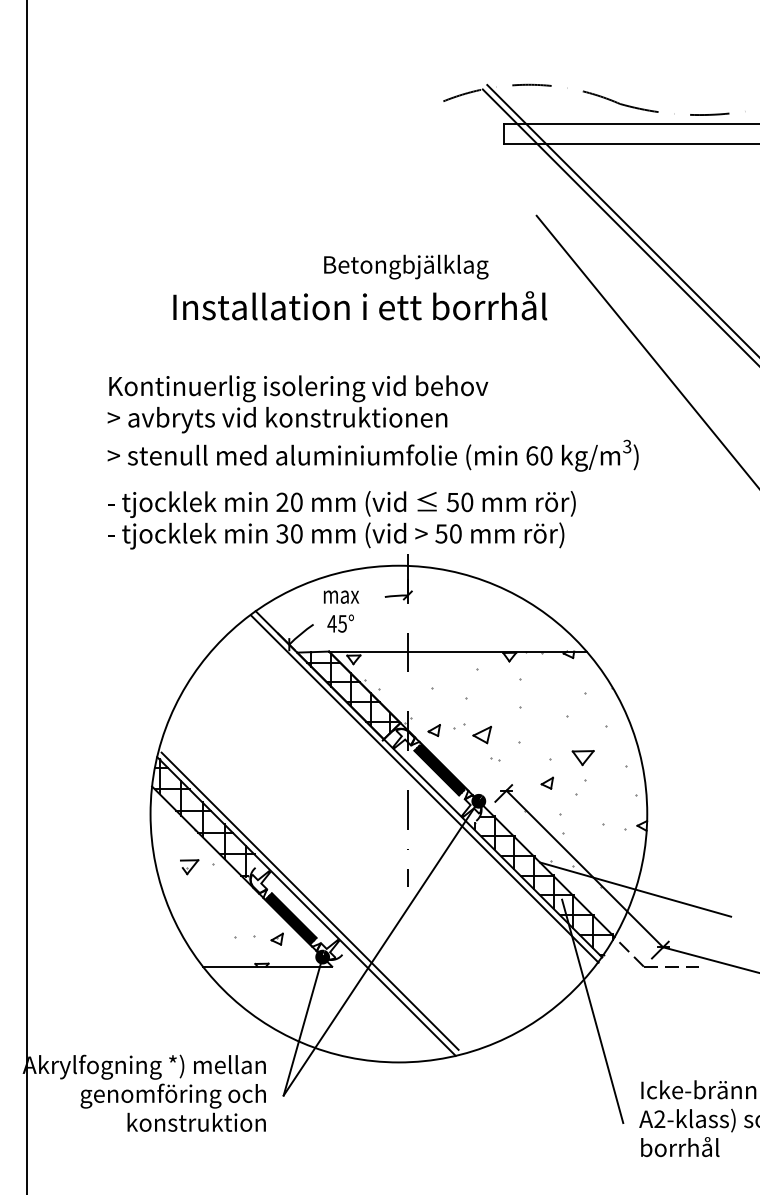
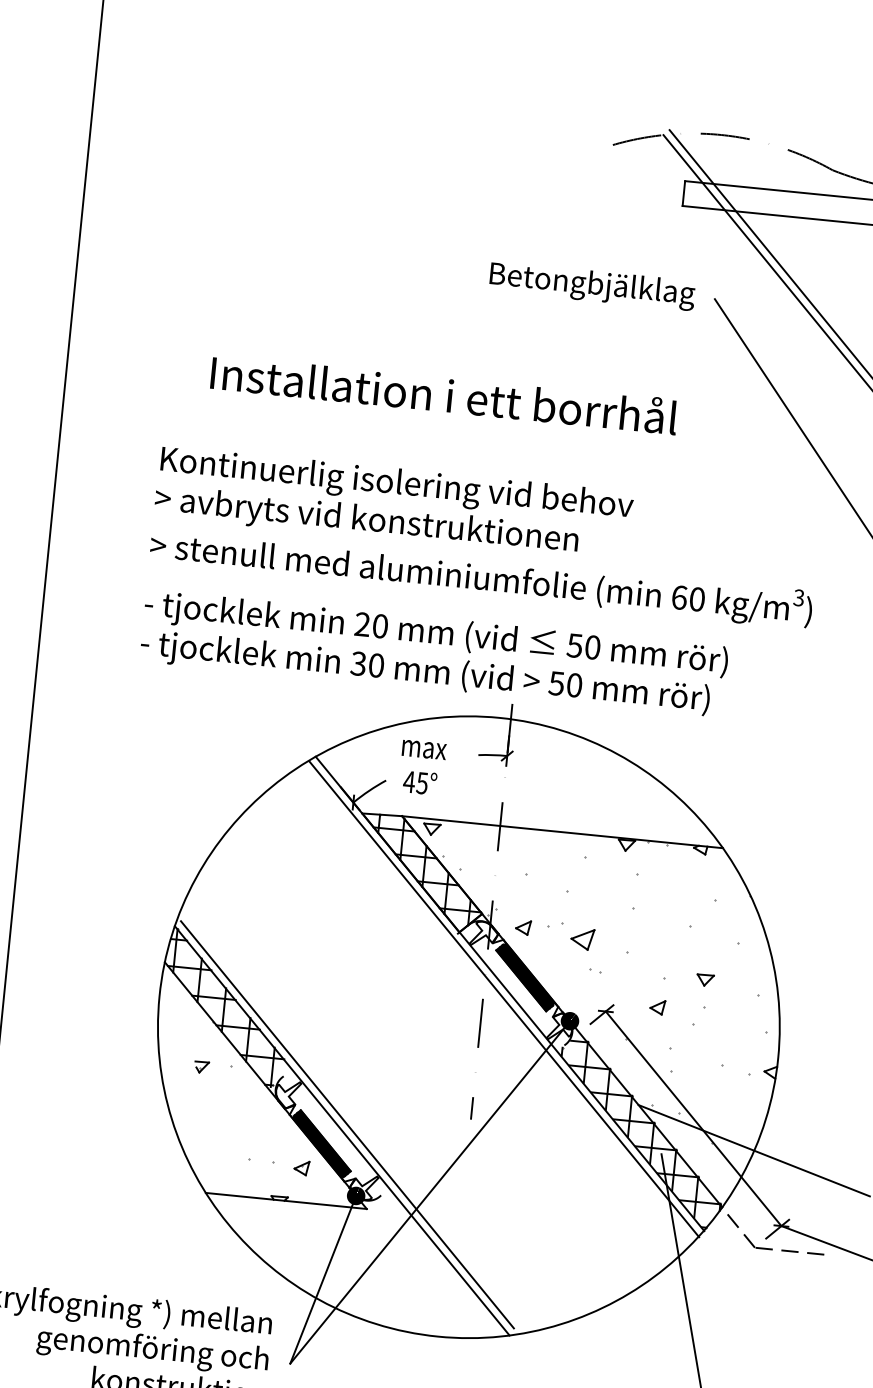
text: (406, 266) -> (592, 285), moved
text: (360, 305) -> (444, 393), moved
part: (582, 757) -> (704, 979), size x0.62
part: (189, 866) -> (201, 1066), size x0.62

